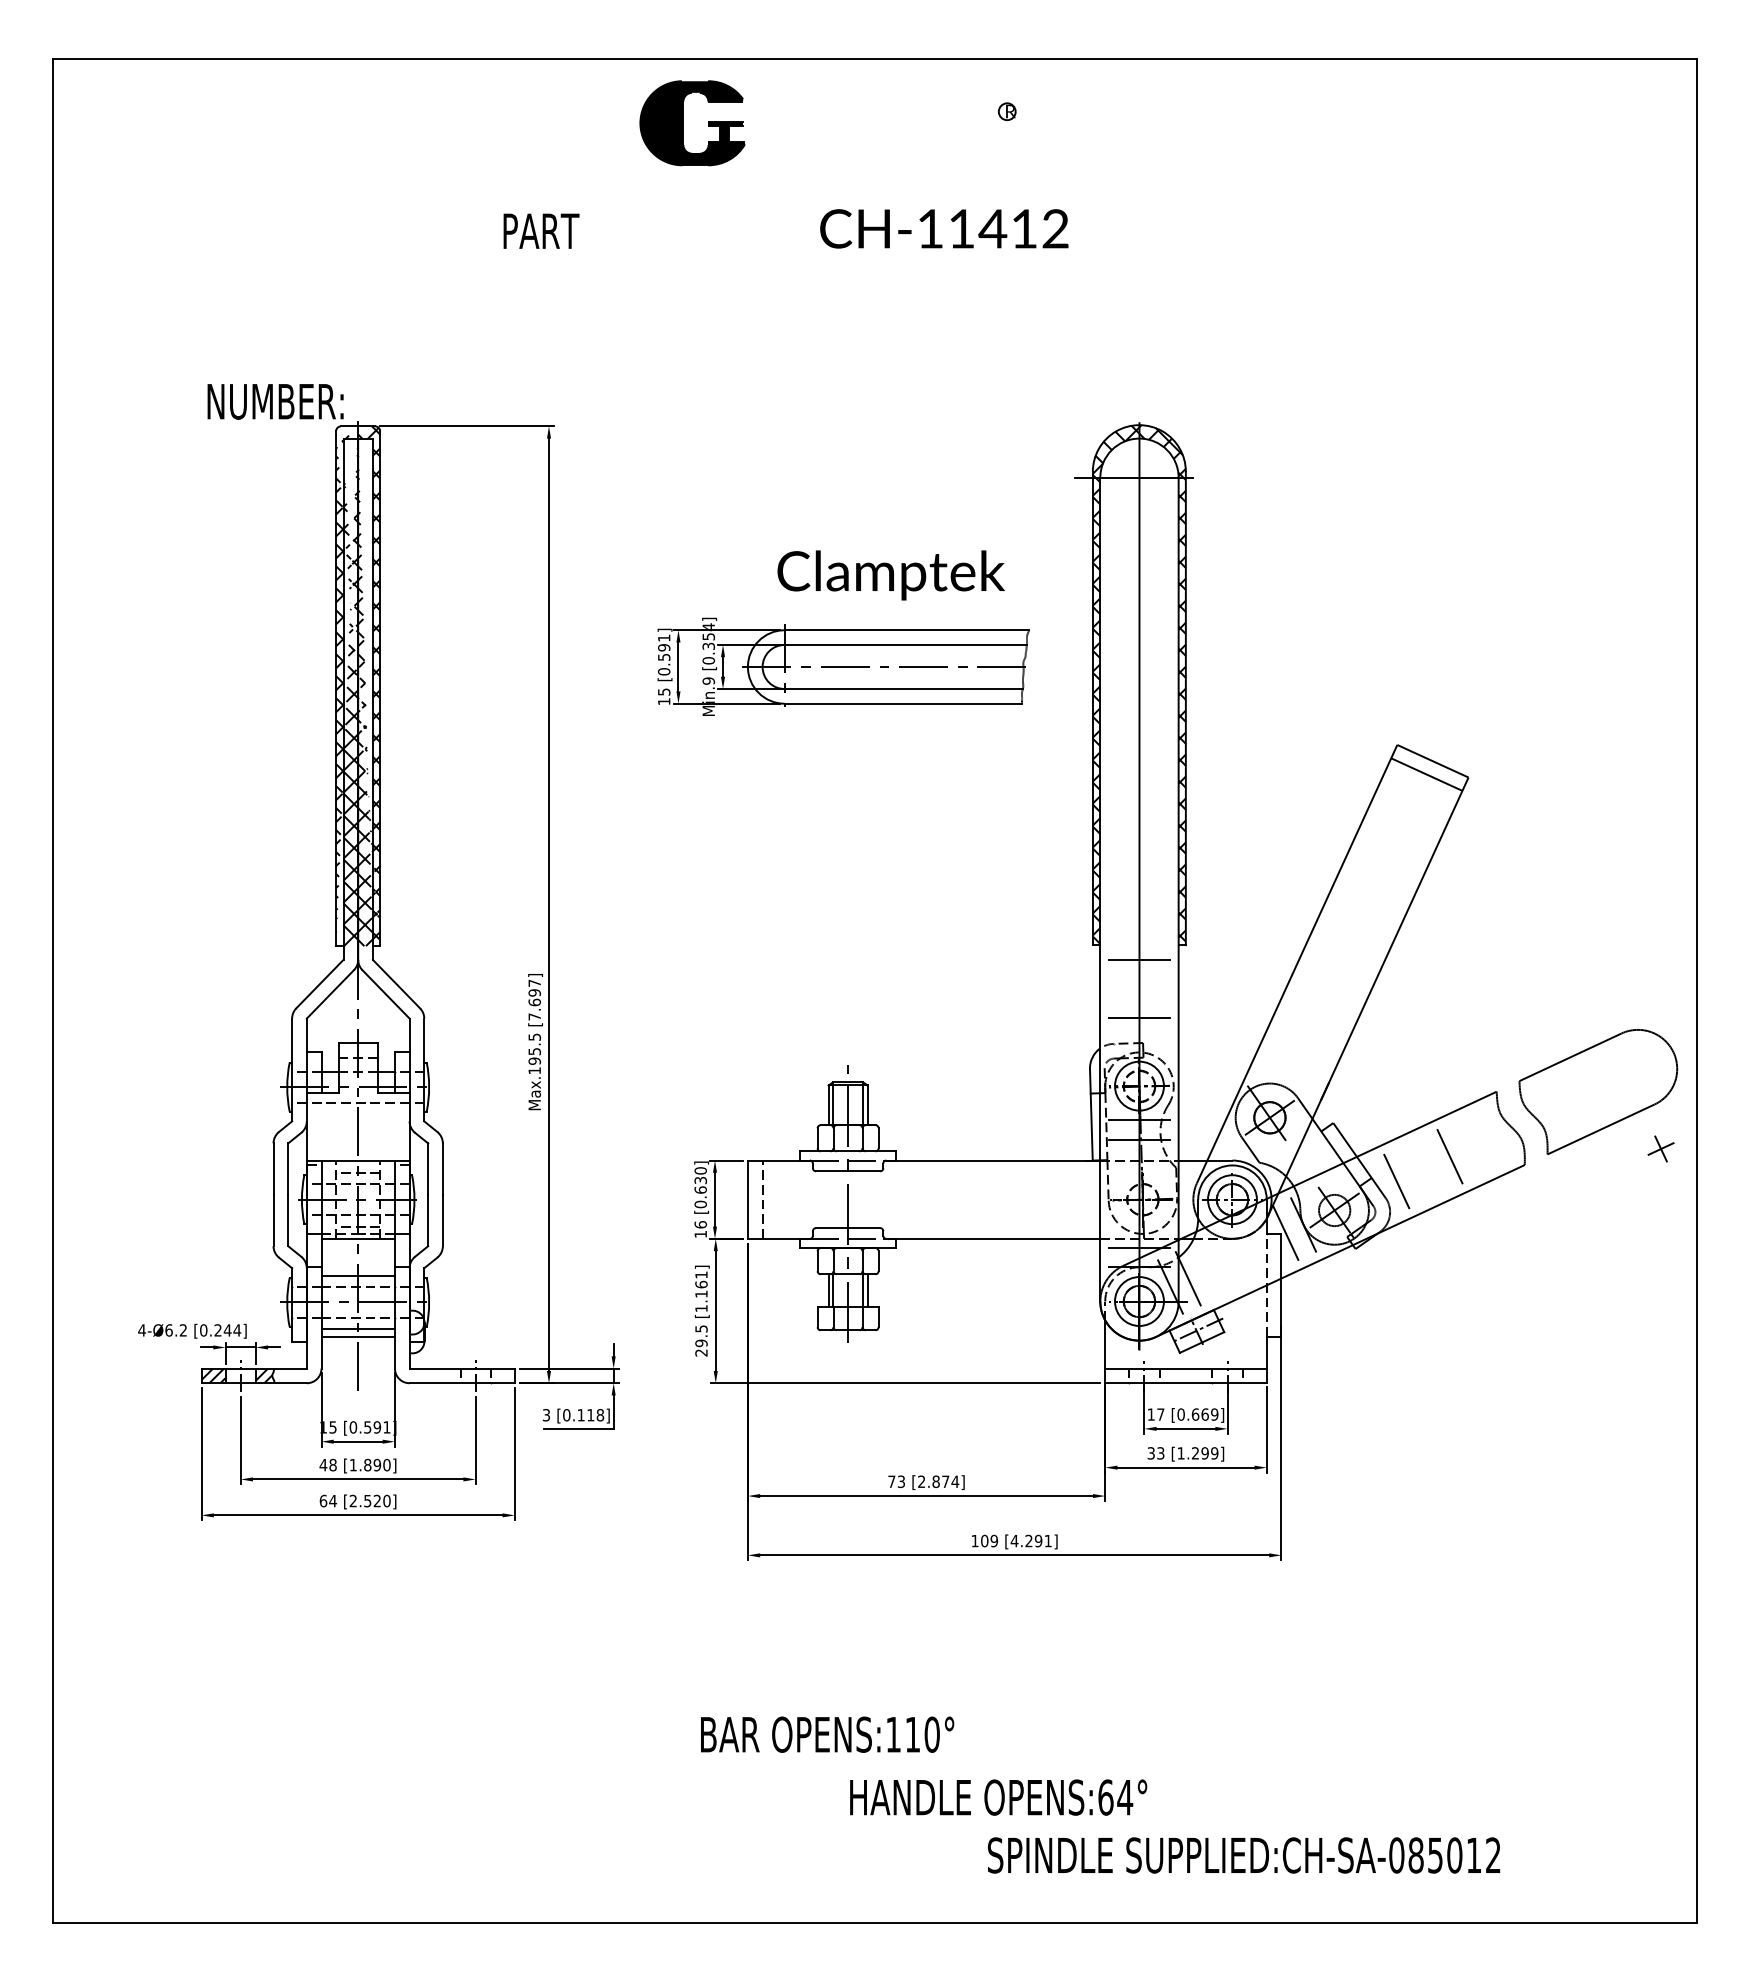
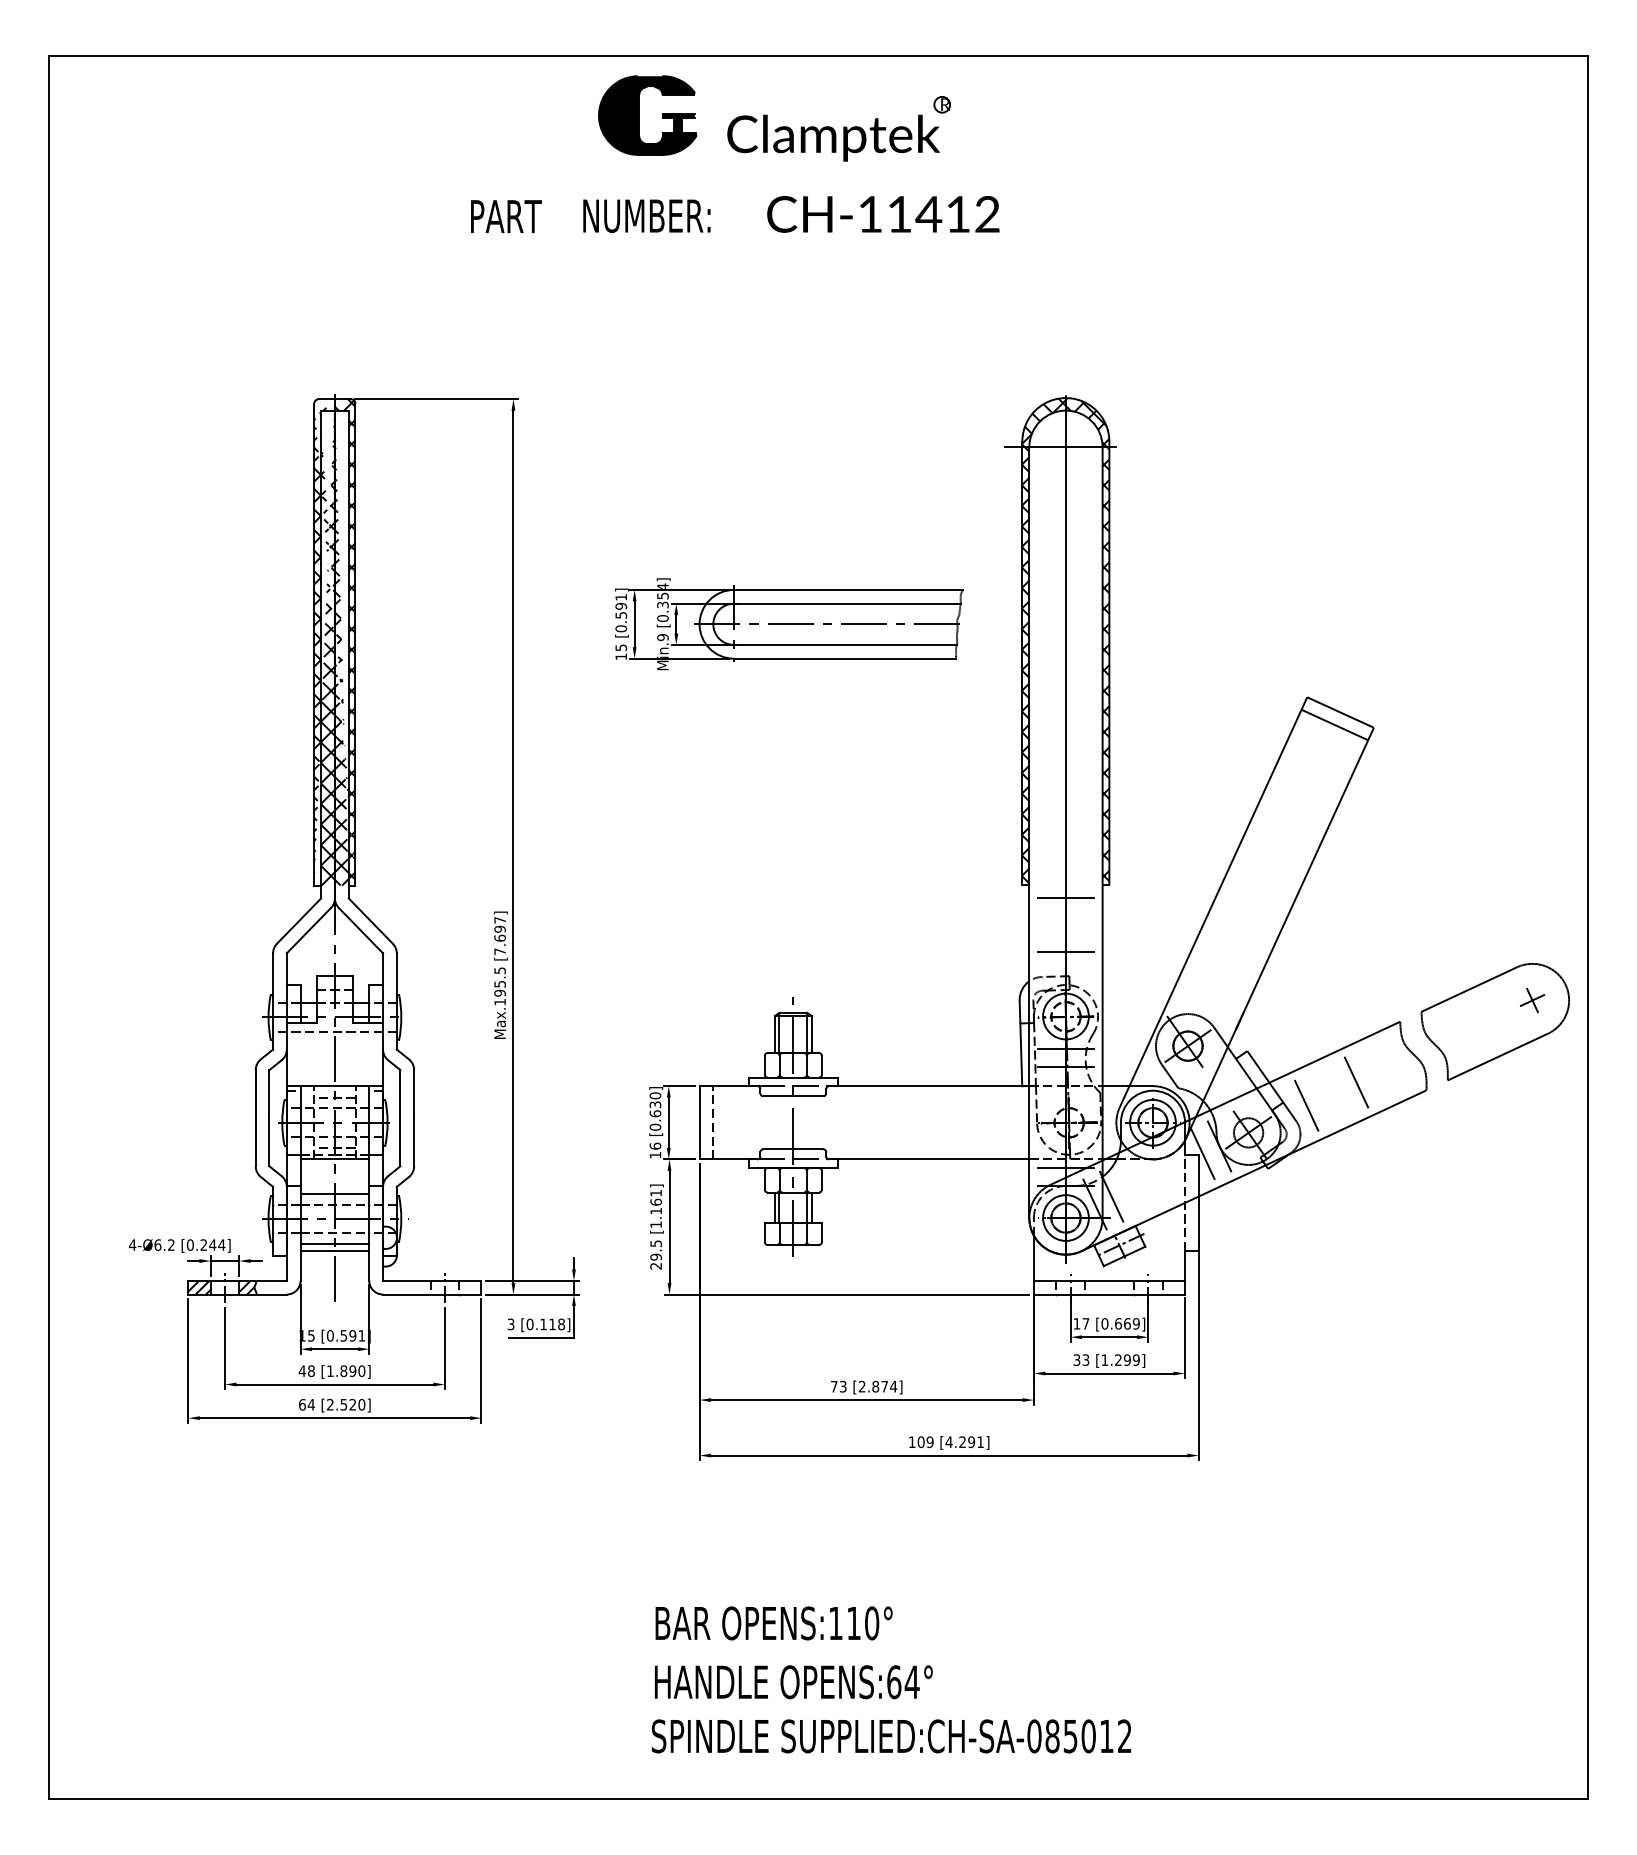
text: (275, 401) -> (646, 215), moved
text: (890, 575) -> (833, 138), moved
part: (1660, 1148) -> (1531, 1000), moved
text: (998, 1797) -> (793, 1682), moved
text: (1244, 1855) -> (891, 1736), moved

